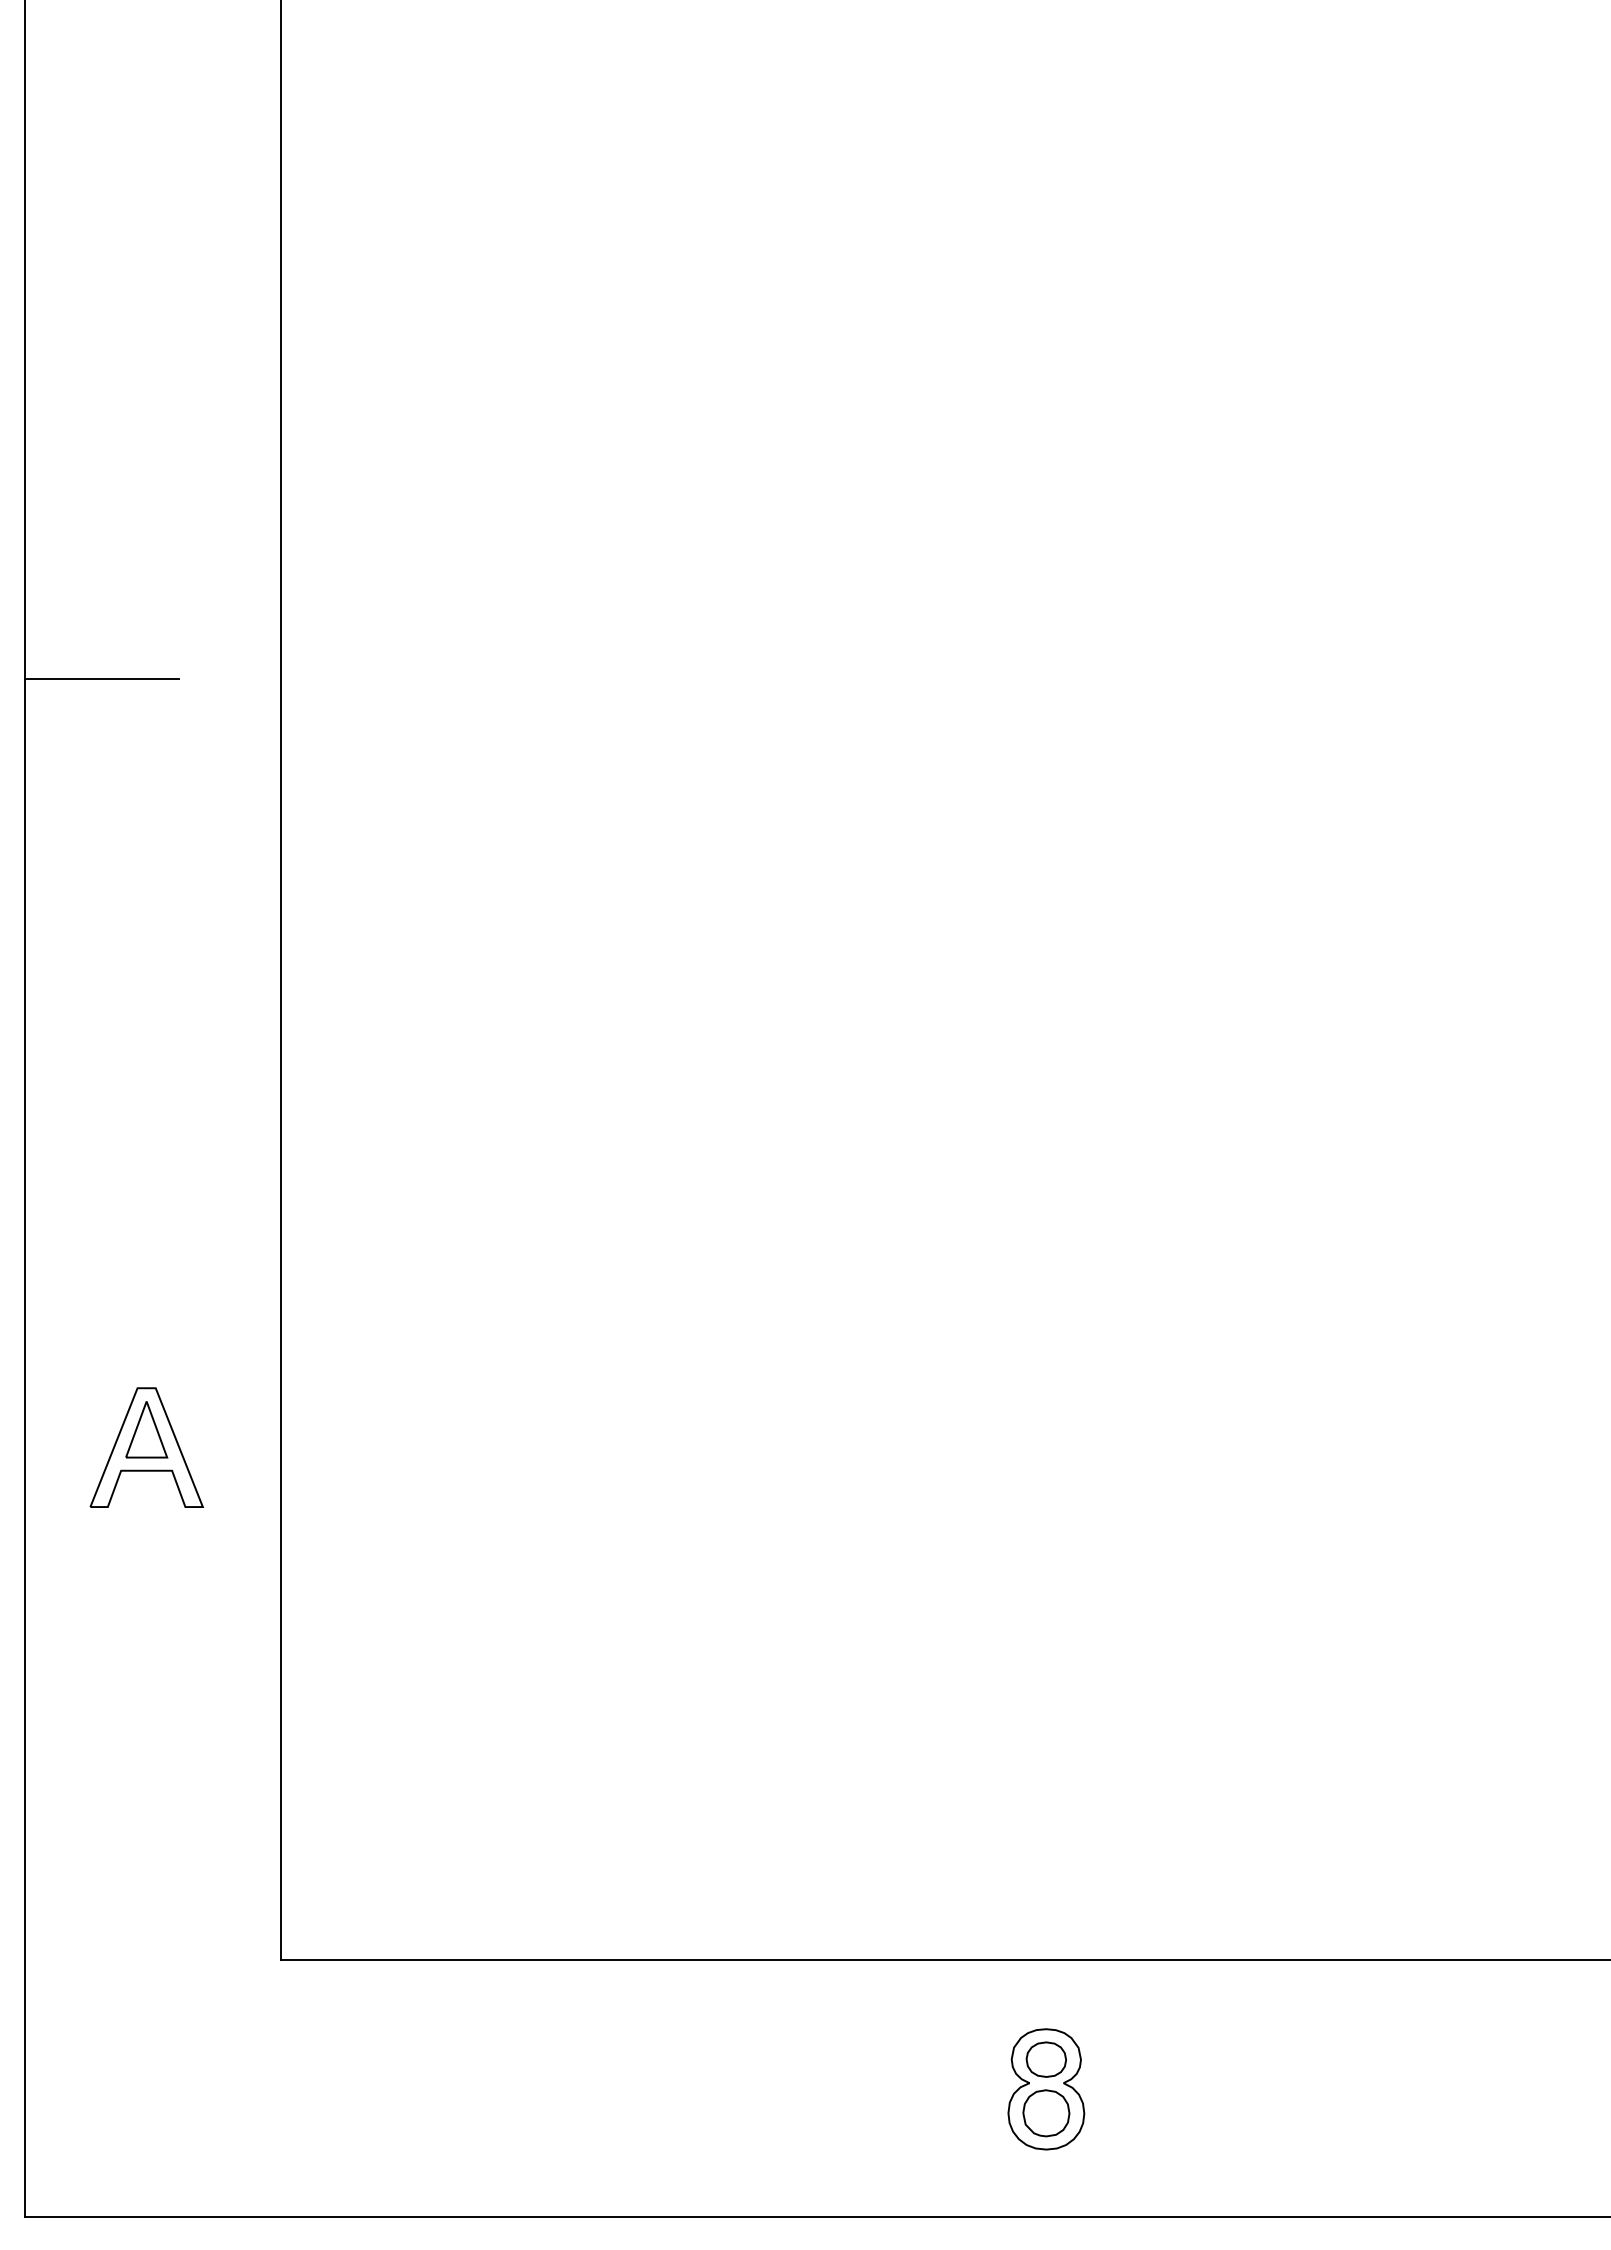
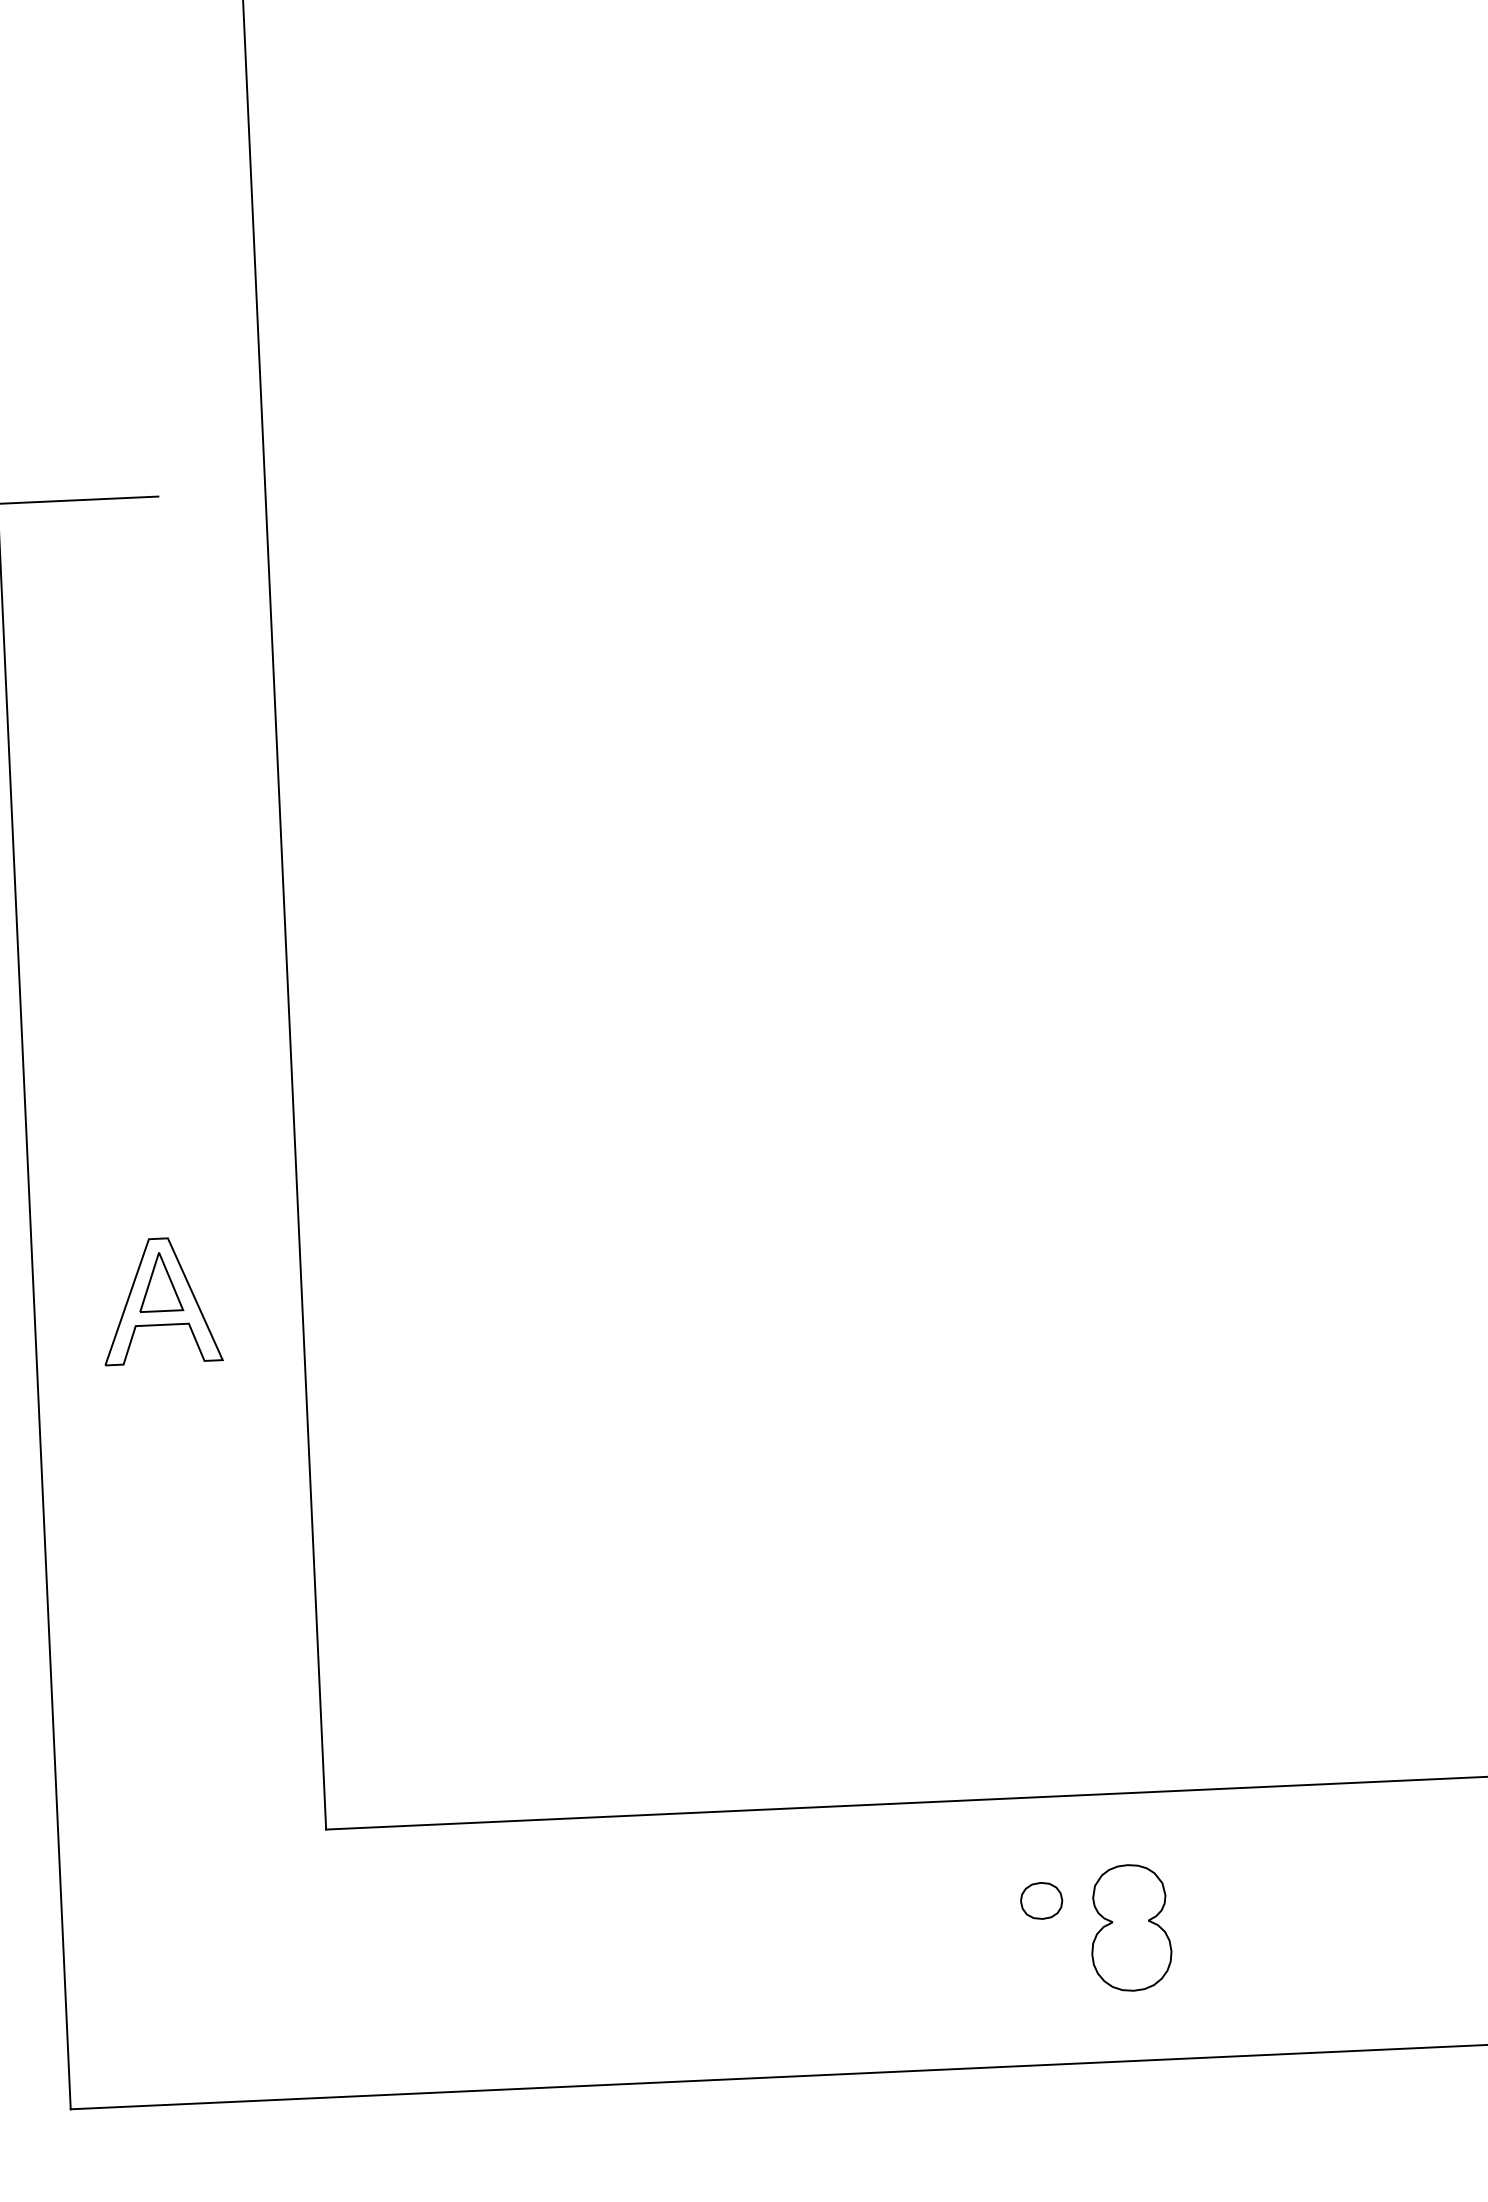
part: (1045, 2059) -> (1040, 1900), moved
part: (1046, 2113) -> (1132, 1953), removed

